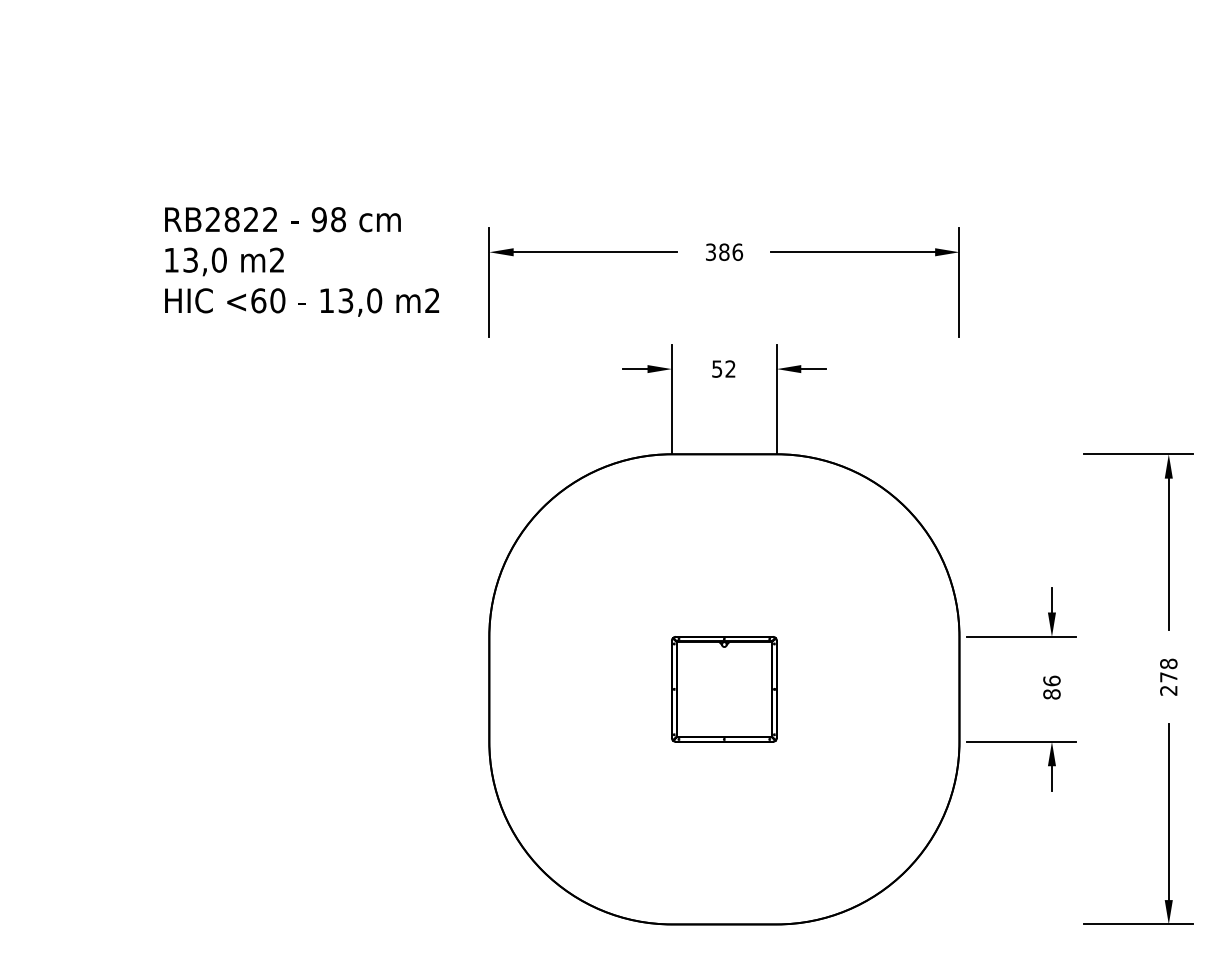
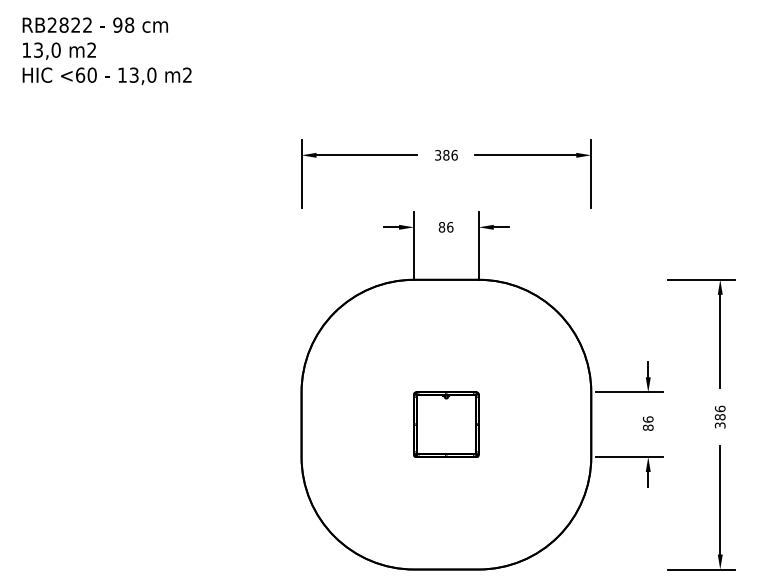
text: (300, 260) -> (106, 50), moved
text: (722, 369) -> (445, 227), 52 -> 86
text: (1167, 676) -> (719, 416), 278 -> 386

